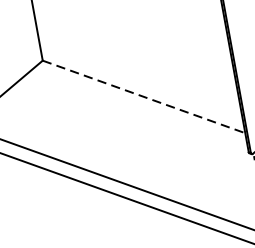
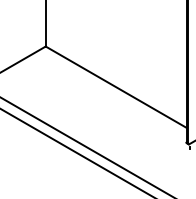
line: (144, 97) -> (116, 87), dashed -> solid

